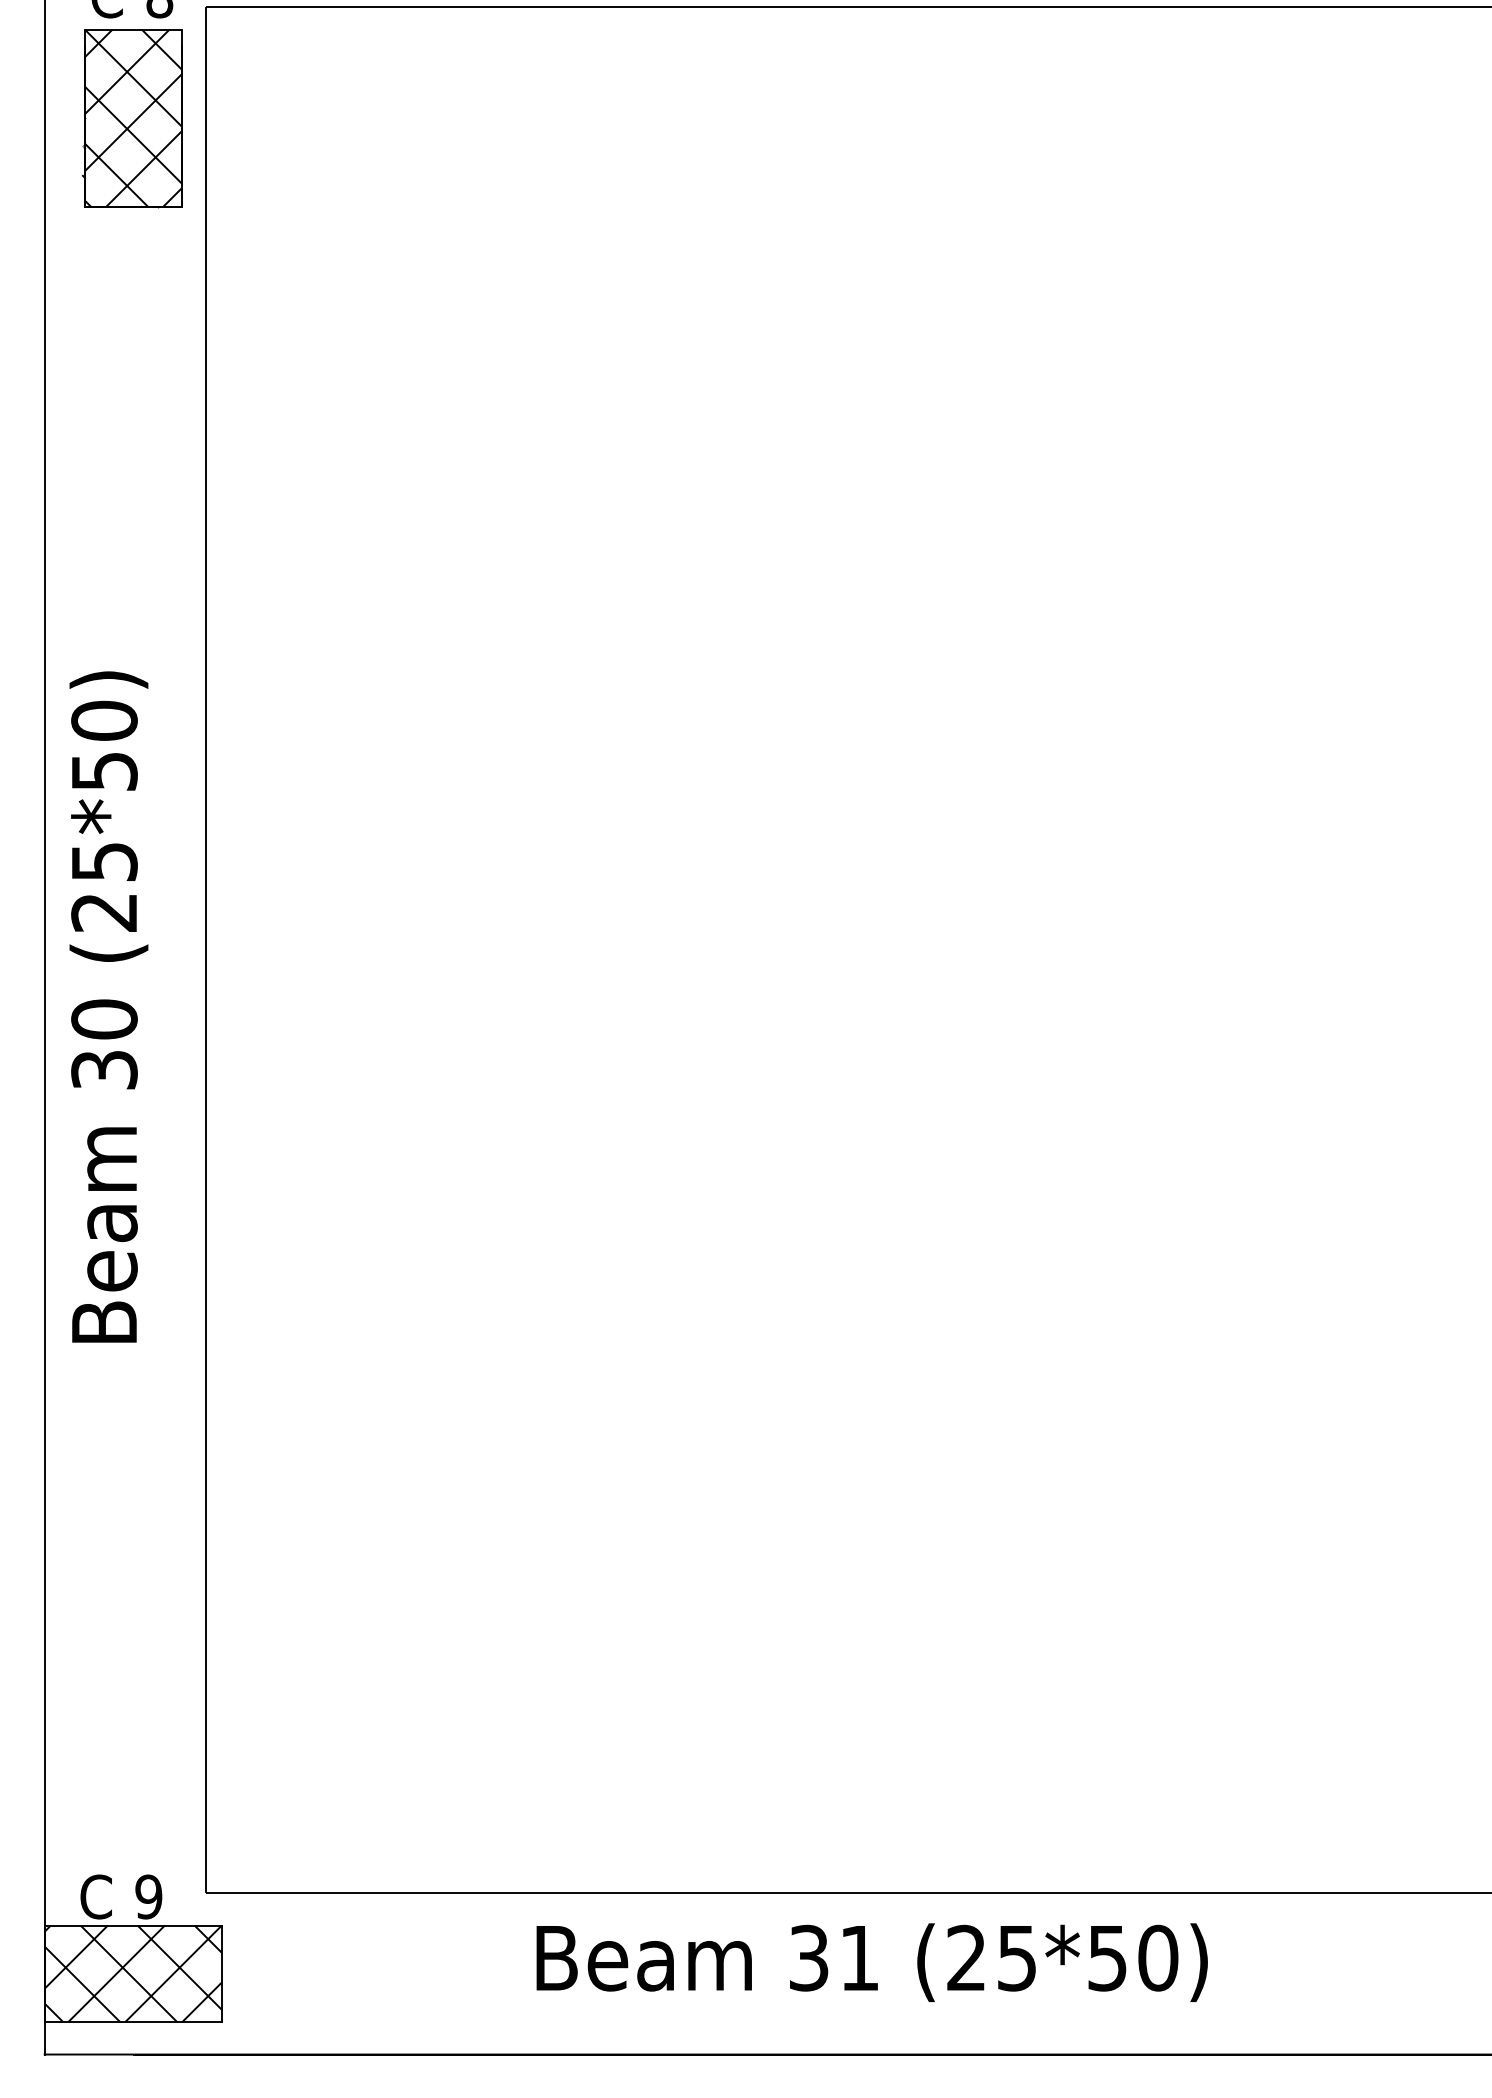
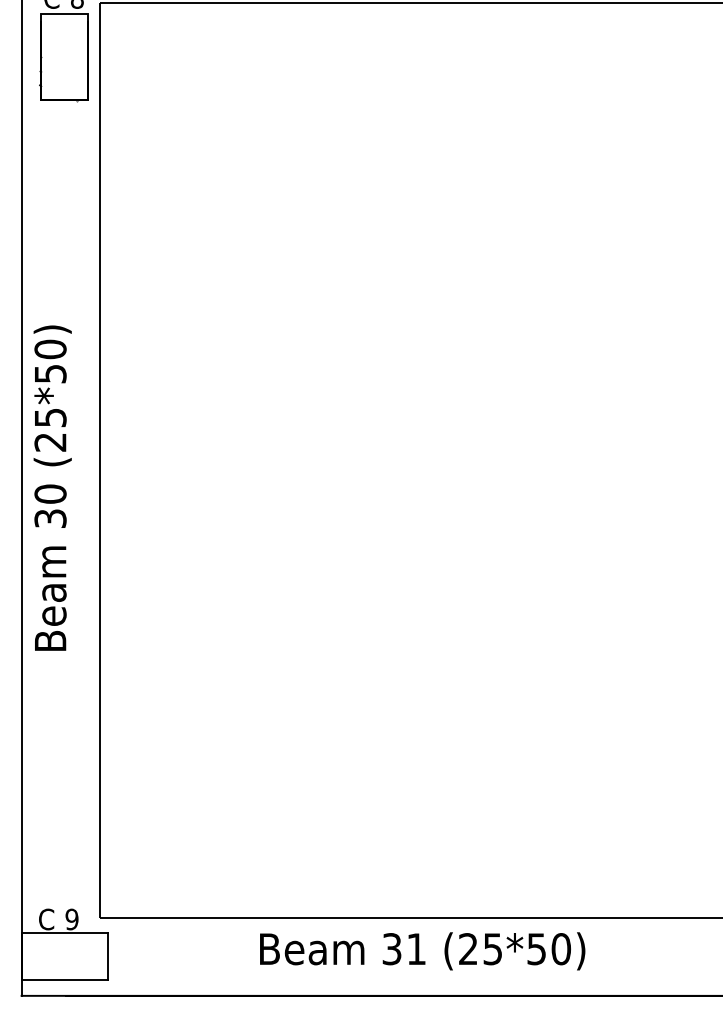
hatch: (133, 118) -> (64, 57), removed
hatch: (133, 1973) -> (64, 956), removed

